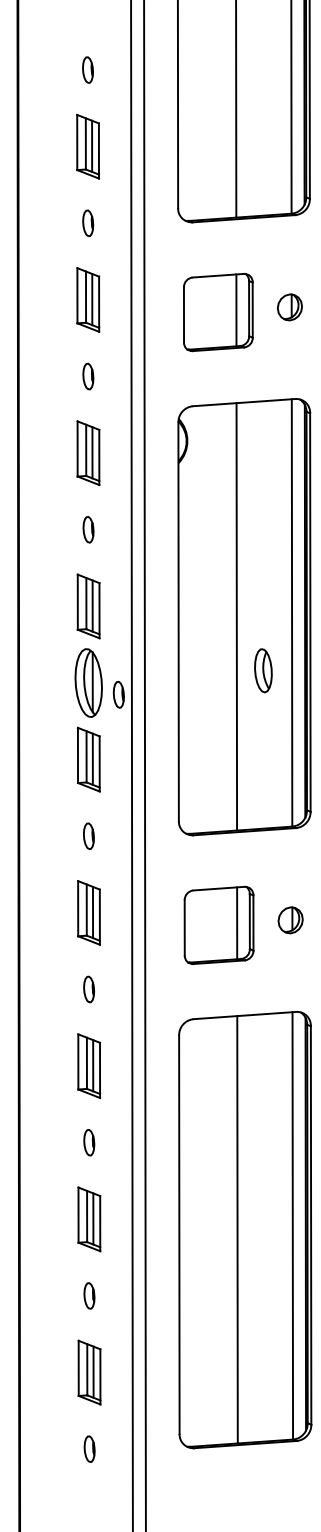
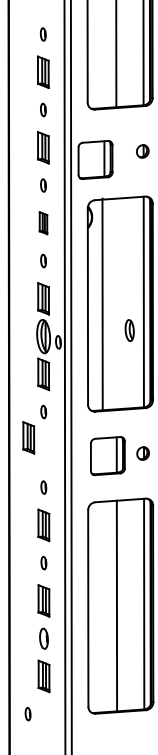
part: (218, 311) -> (95, 159), moved
part: (88, 451) -> (43, 222), size x0.7
line: (236, 615) -> (102, 303), moved
part: (88, 912) -> (28, 437), moved
part: (88, 1295) -> (43, 638), size x1.6
part: (88, 1449) -> (27, 714), moved

